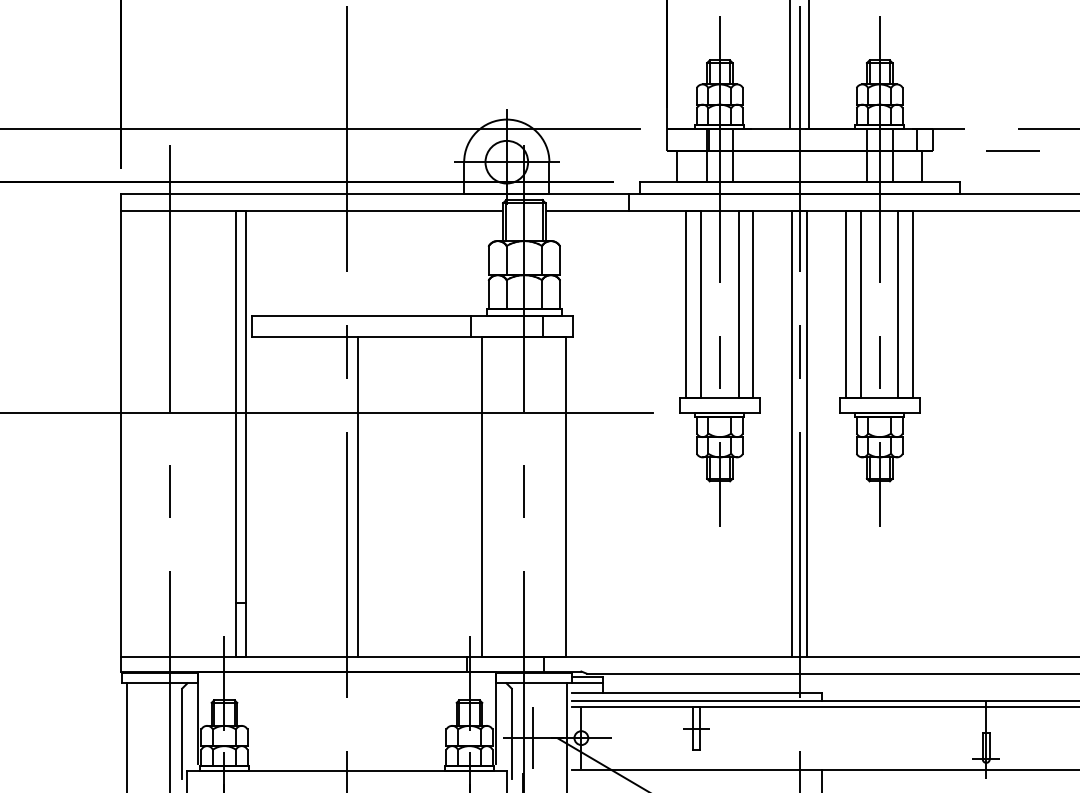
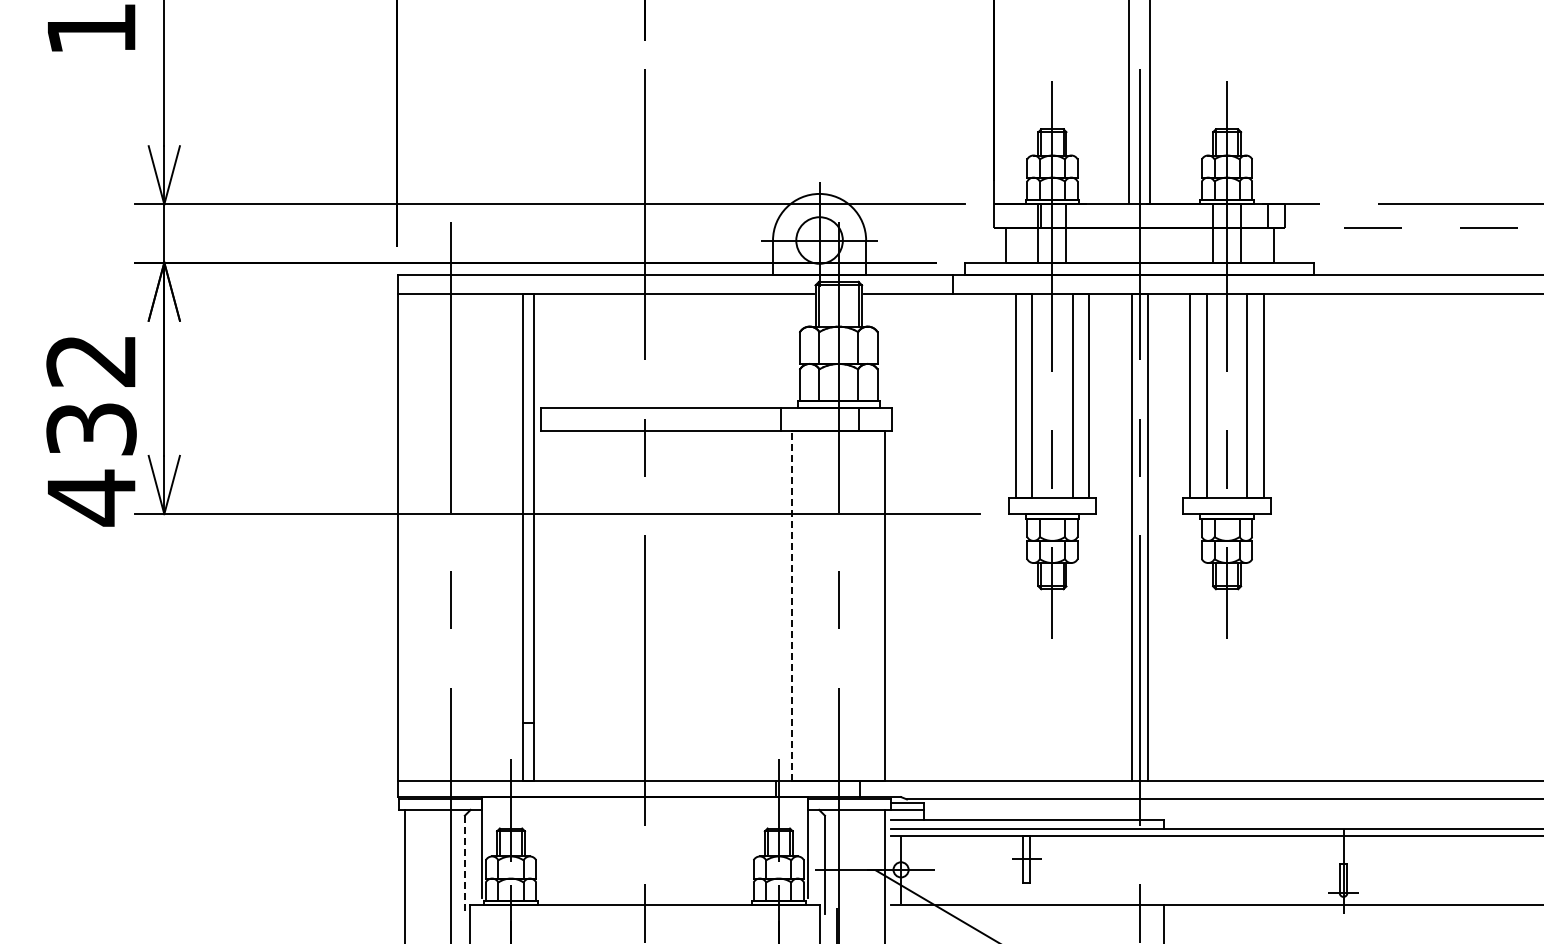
line: (357, 496) -> (656, 605), removed
line: (481, 497) -> (791, 606), solid -> dashed
line: (181, 734) -> (464, 865), solid -> dashed
line: (533, 737) -> (848, 869), removed

